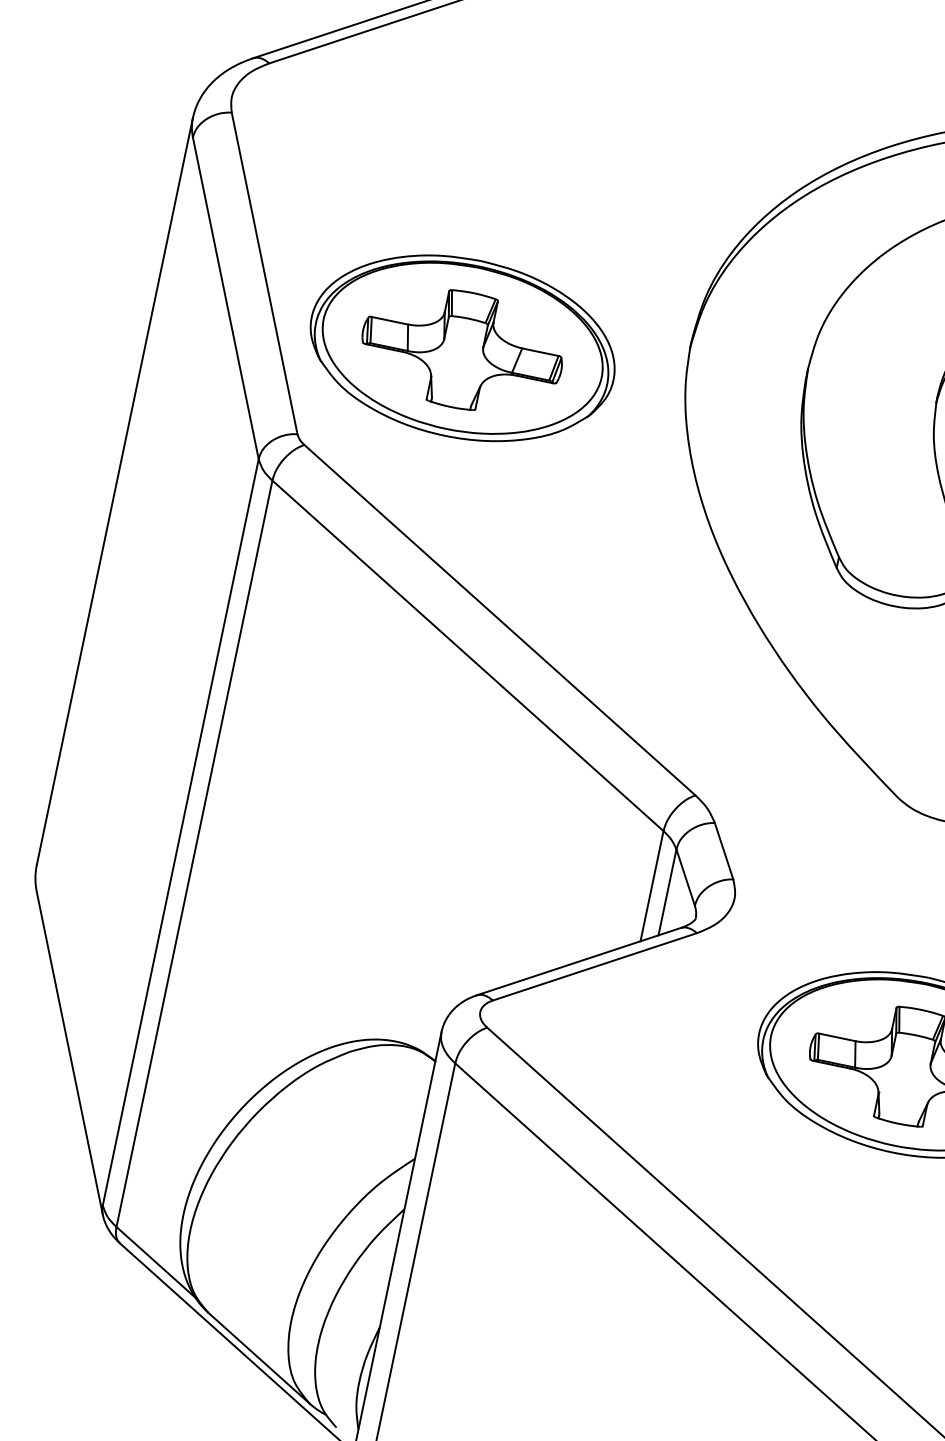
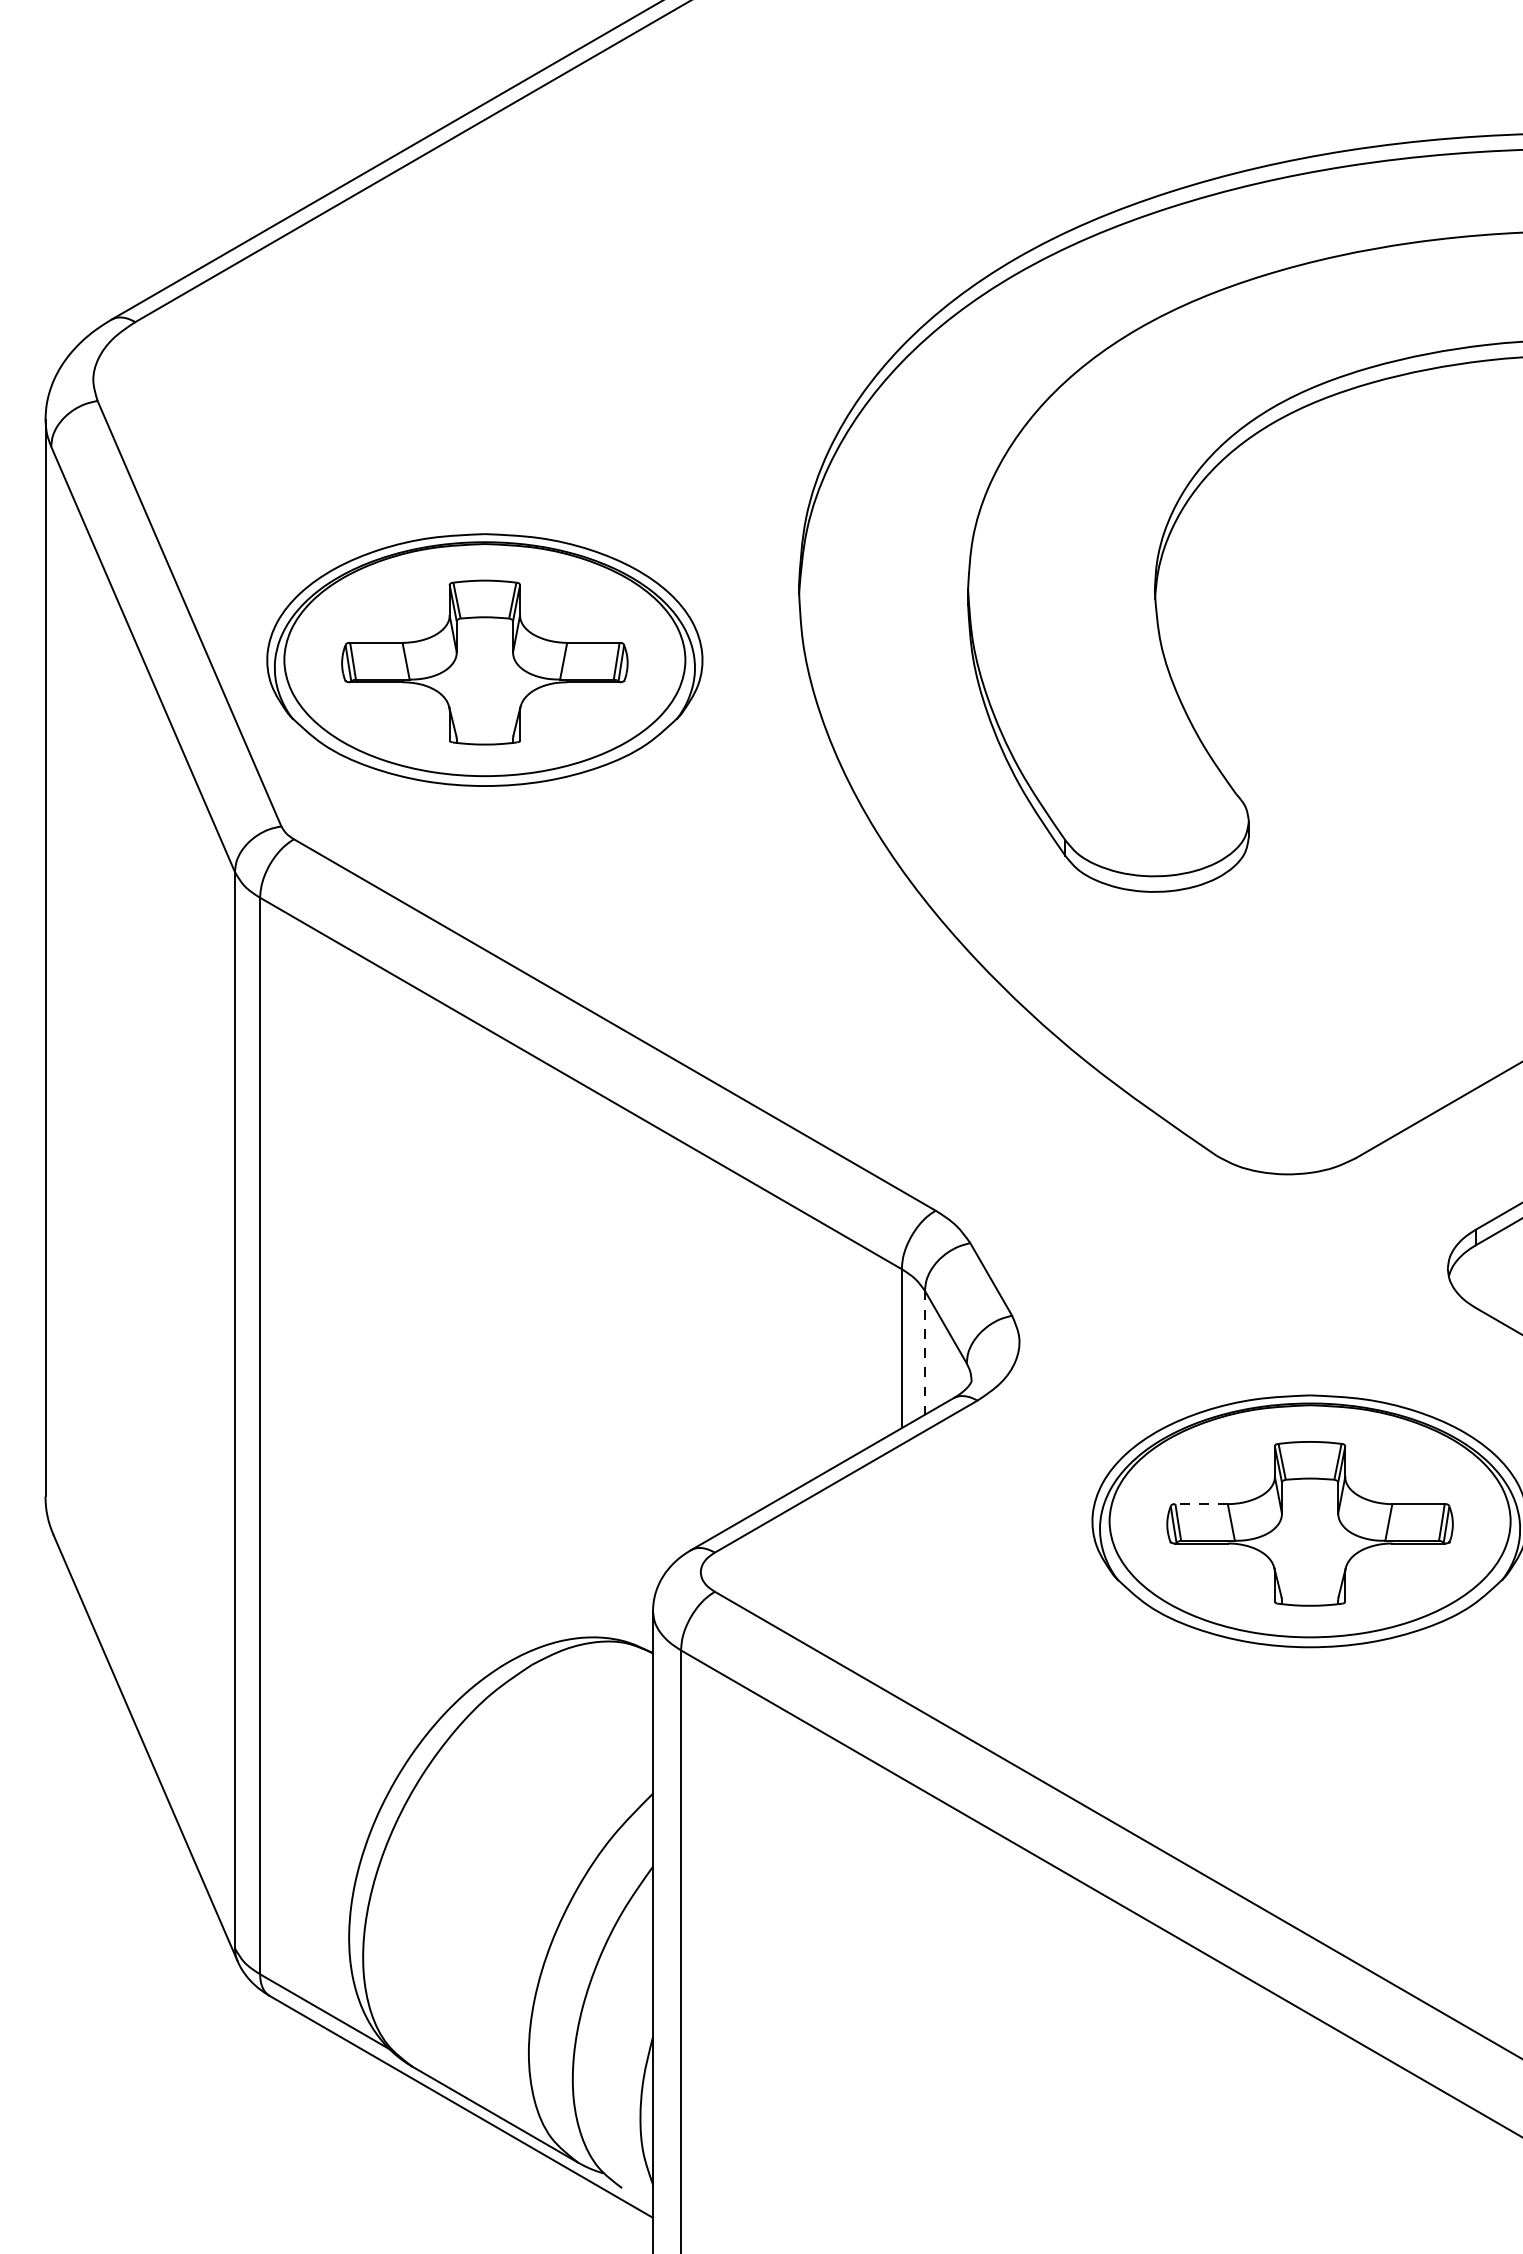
line: (667, 892) -> (924, 1352), solid -> dashed
line: (837, 1037) -> (1201, 1504), solid -> dashed

